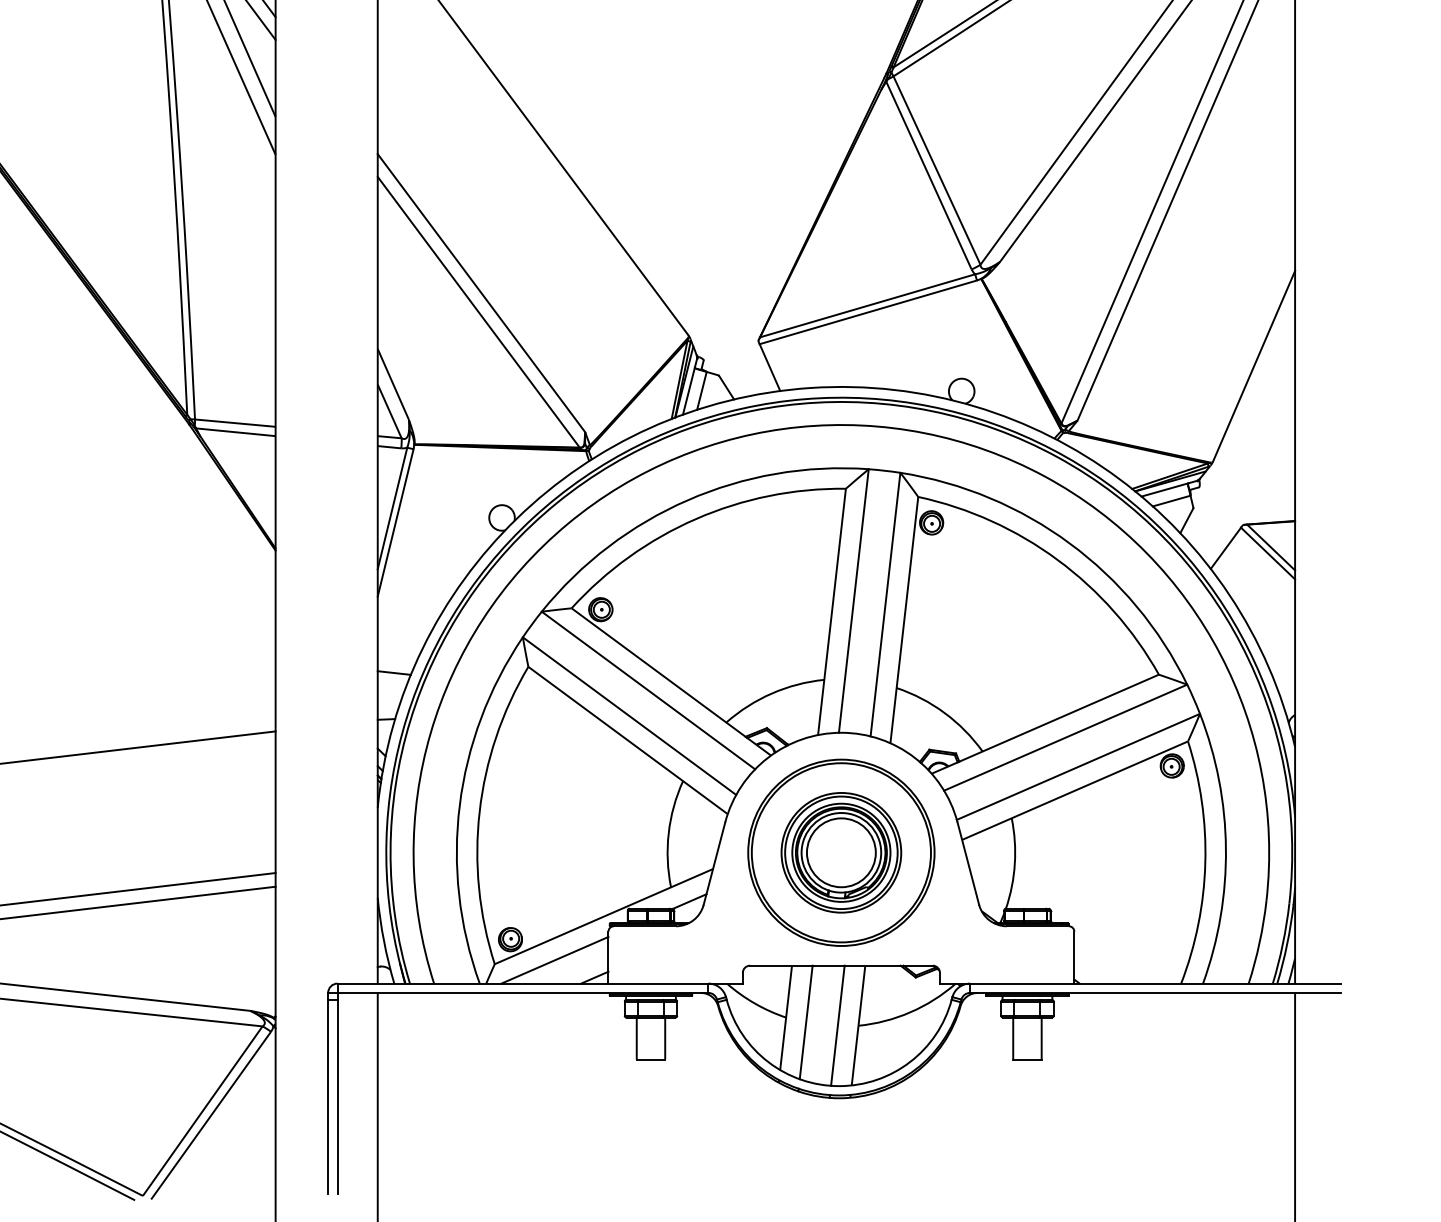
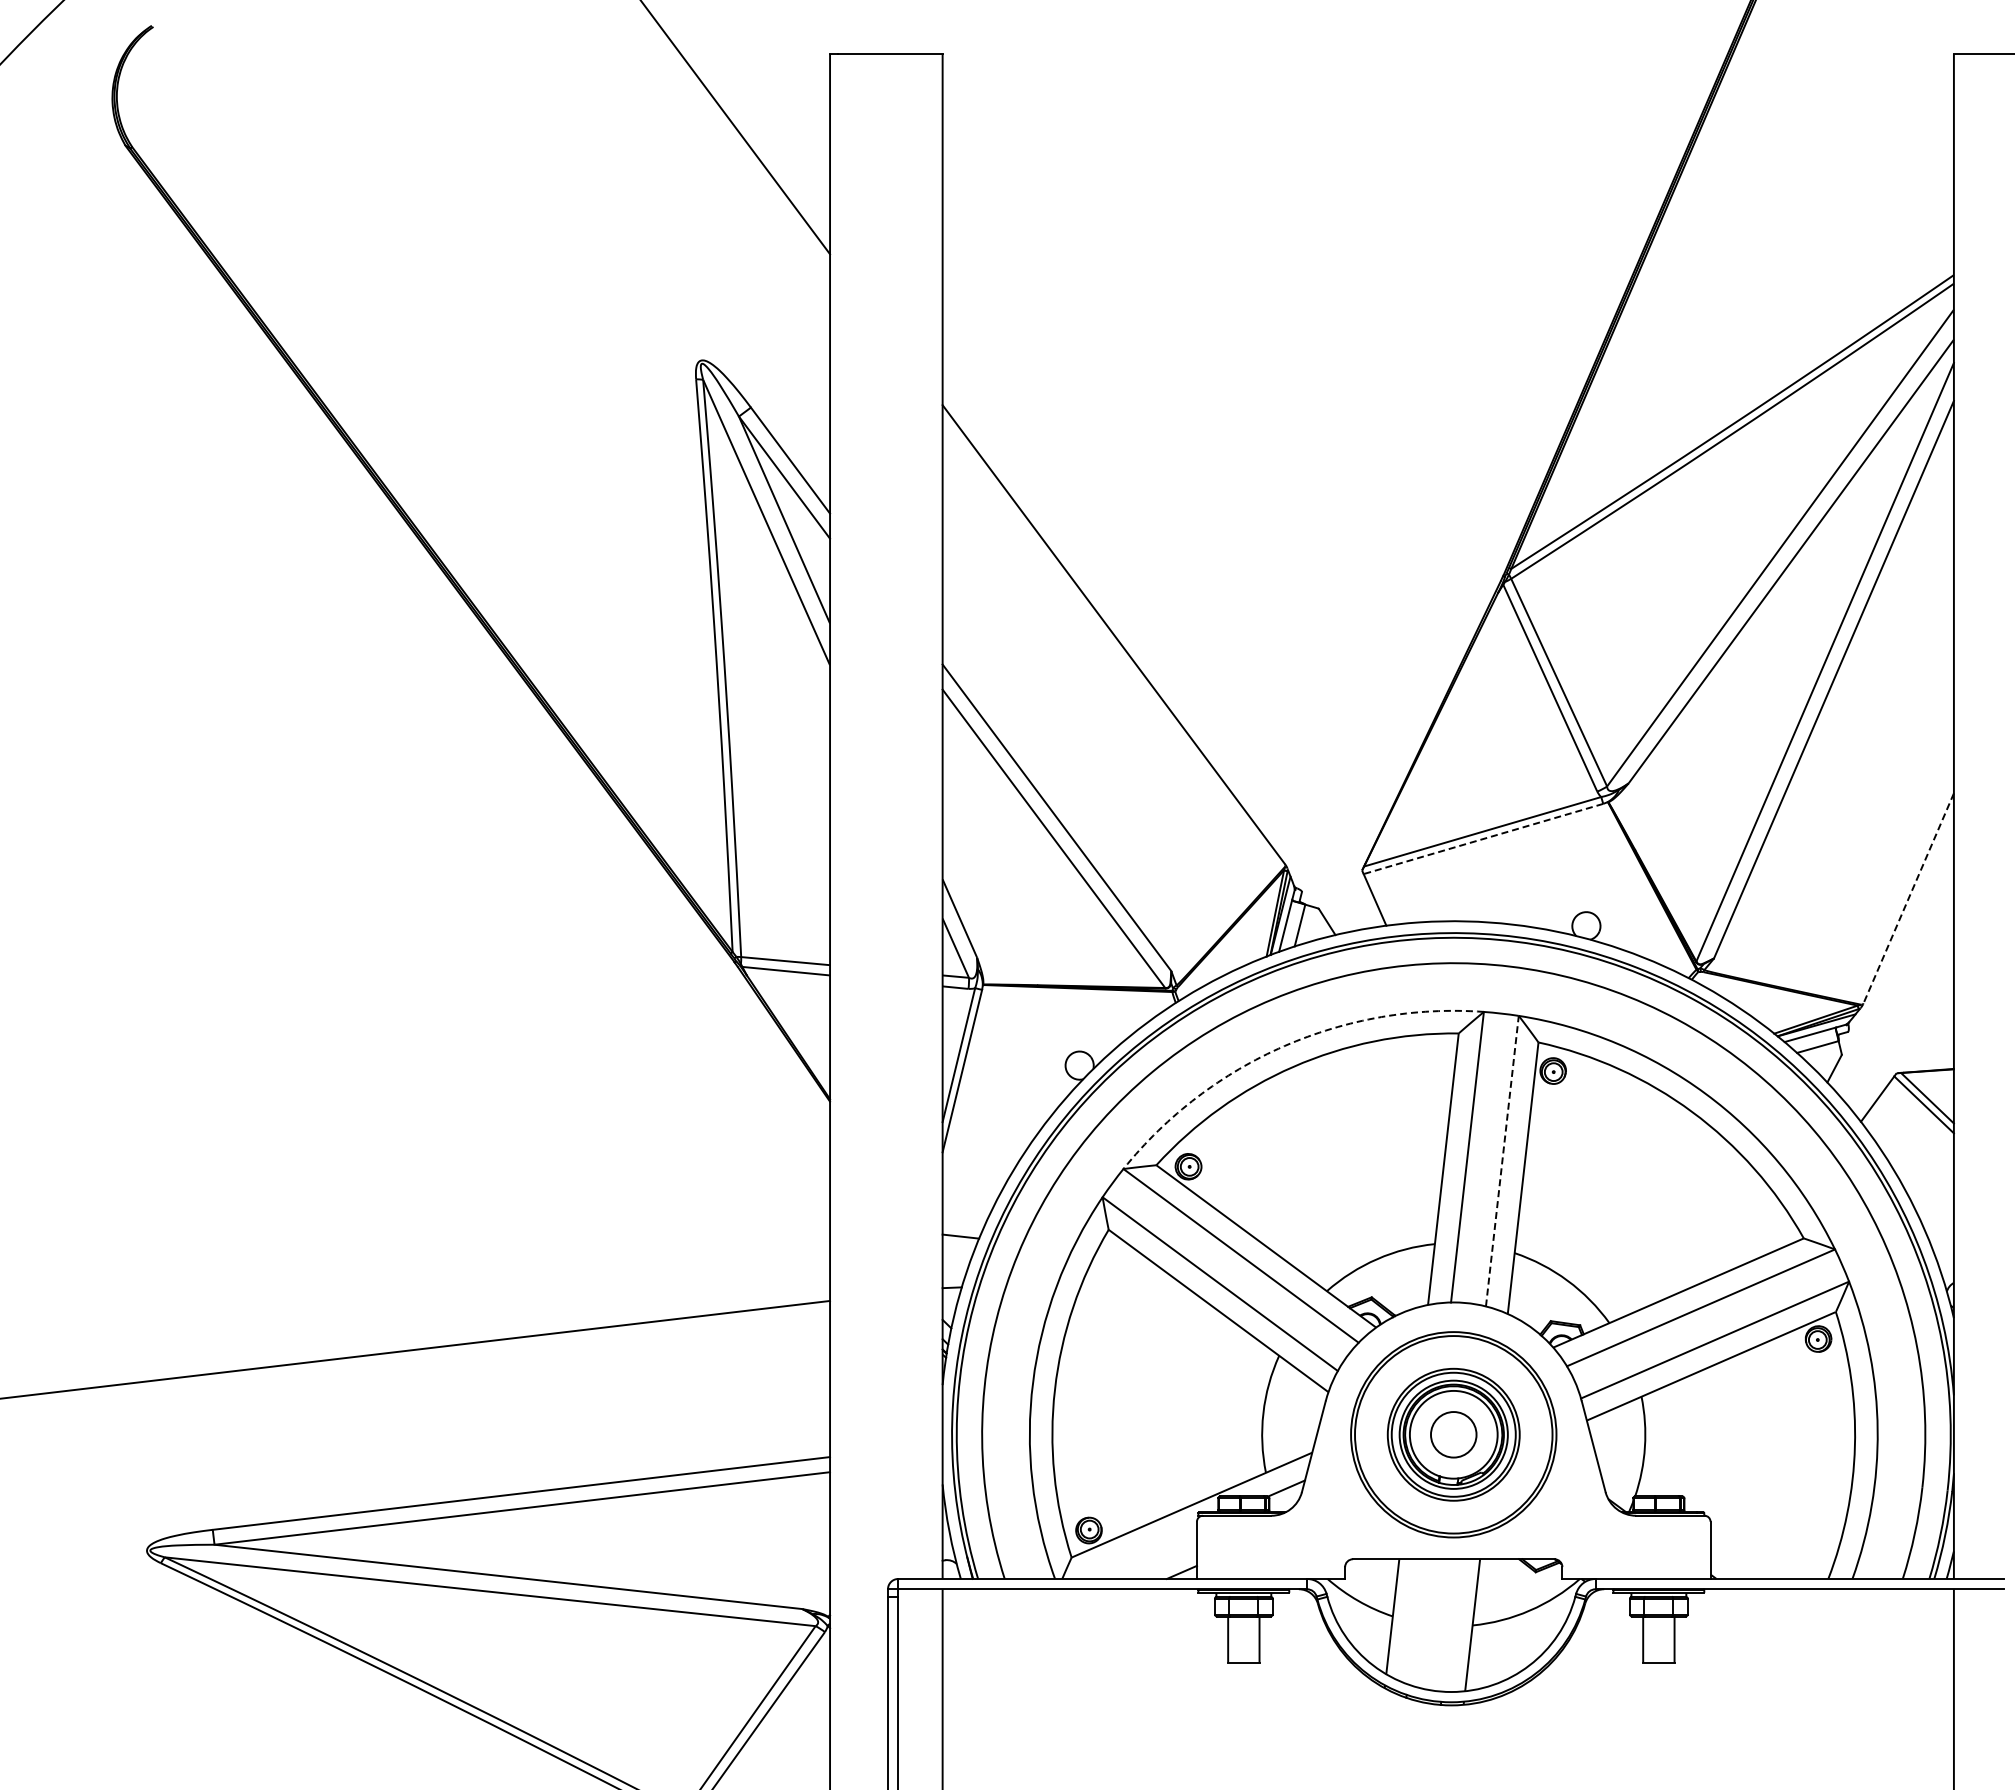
line: (868, 311) -> (1483, 838), solid -> dashed
line: (1253, 366) -> (1908, 898), solid -> dashed
arc: (687, 500) -> (1284, 1046), solid -> dashed
line: (885, 604) -> (1502, 1160), solid -> dashed
circle: (841, 852) -> (1453, 1434), size x0.6
line: (554, 959) -> (1137, 1552), removed
line: (805, 1022) -> (1414, 1621), removed
line: (837, 1025) -> (1449, 1625), removed

